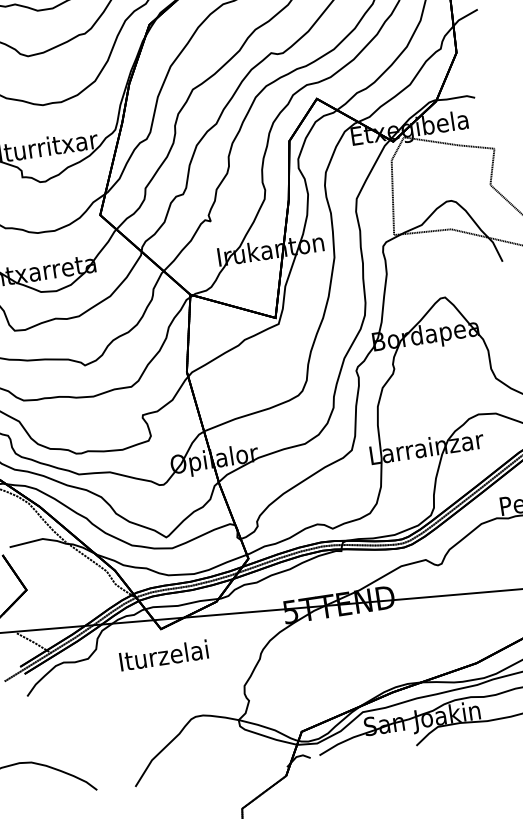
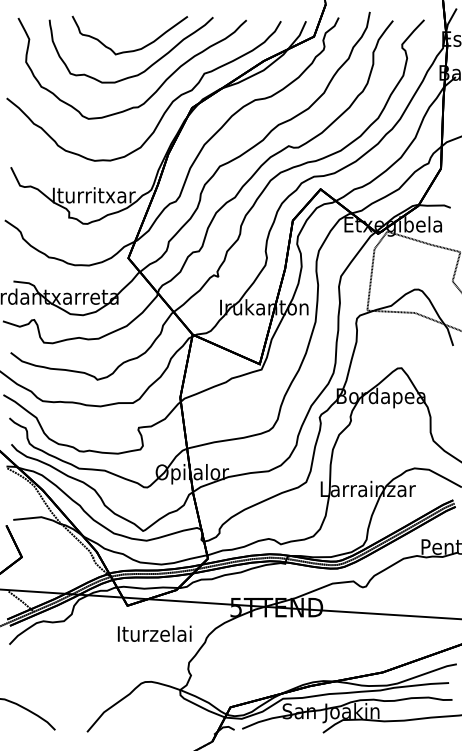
text: (163, 655) -> (154, 633), moved

